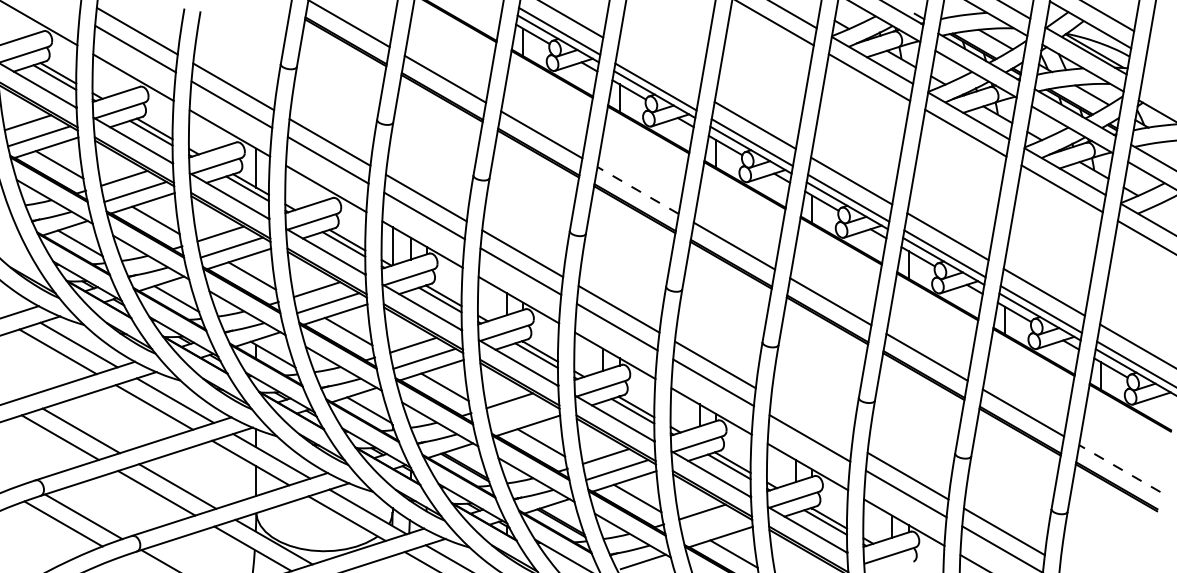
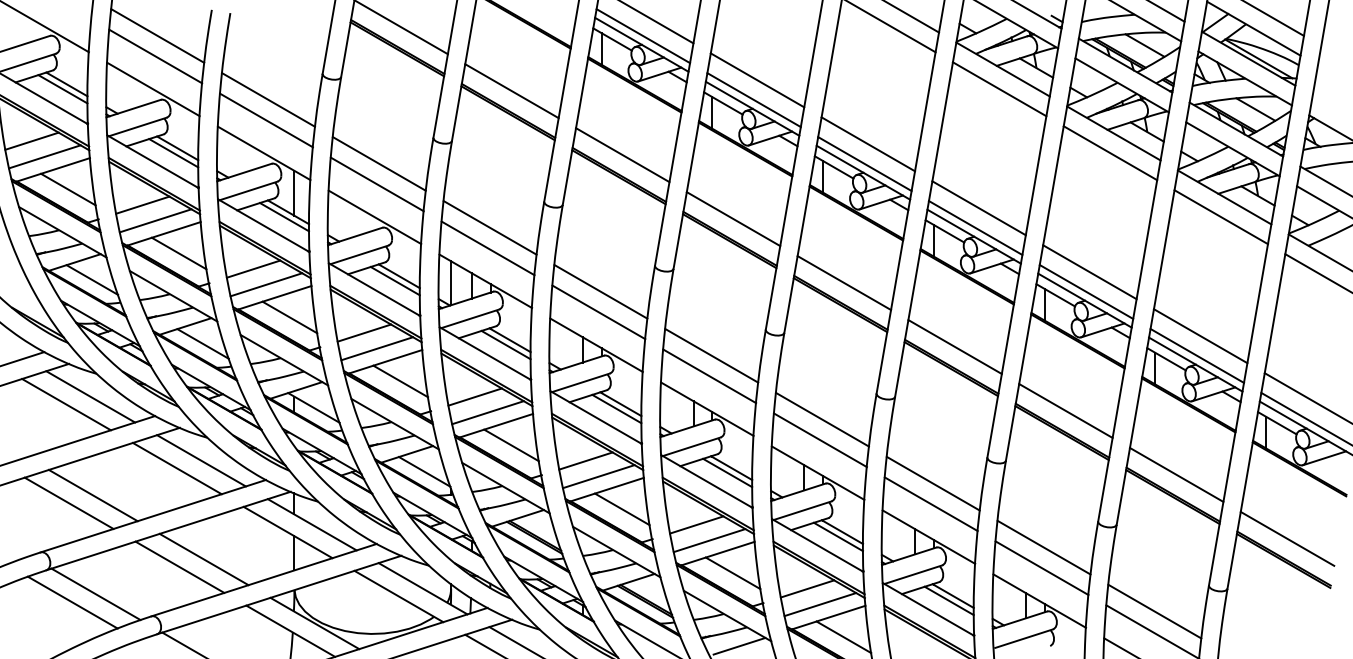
line: (658, 69) -> (757, 80), added
line: (638, 190) -> (733, 219), dashed -> solid
line: (520, 414) -> (598, 476), added
line: (811, 420) -> (932, 483), added
line: (1119, 468) -> (1287, 538), dashed -> solid
line: (713, 525) -> (820, 604), added

